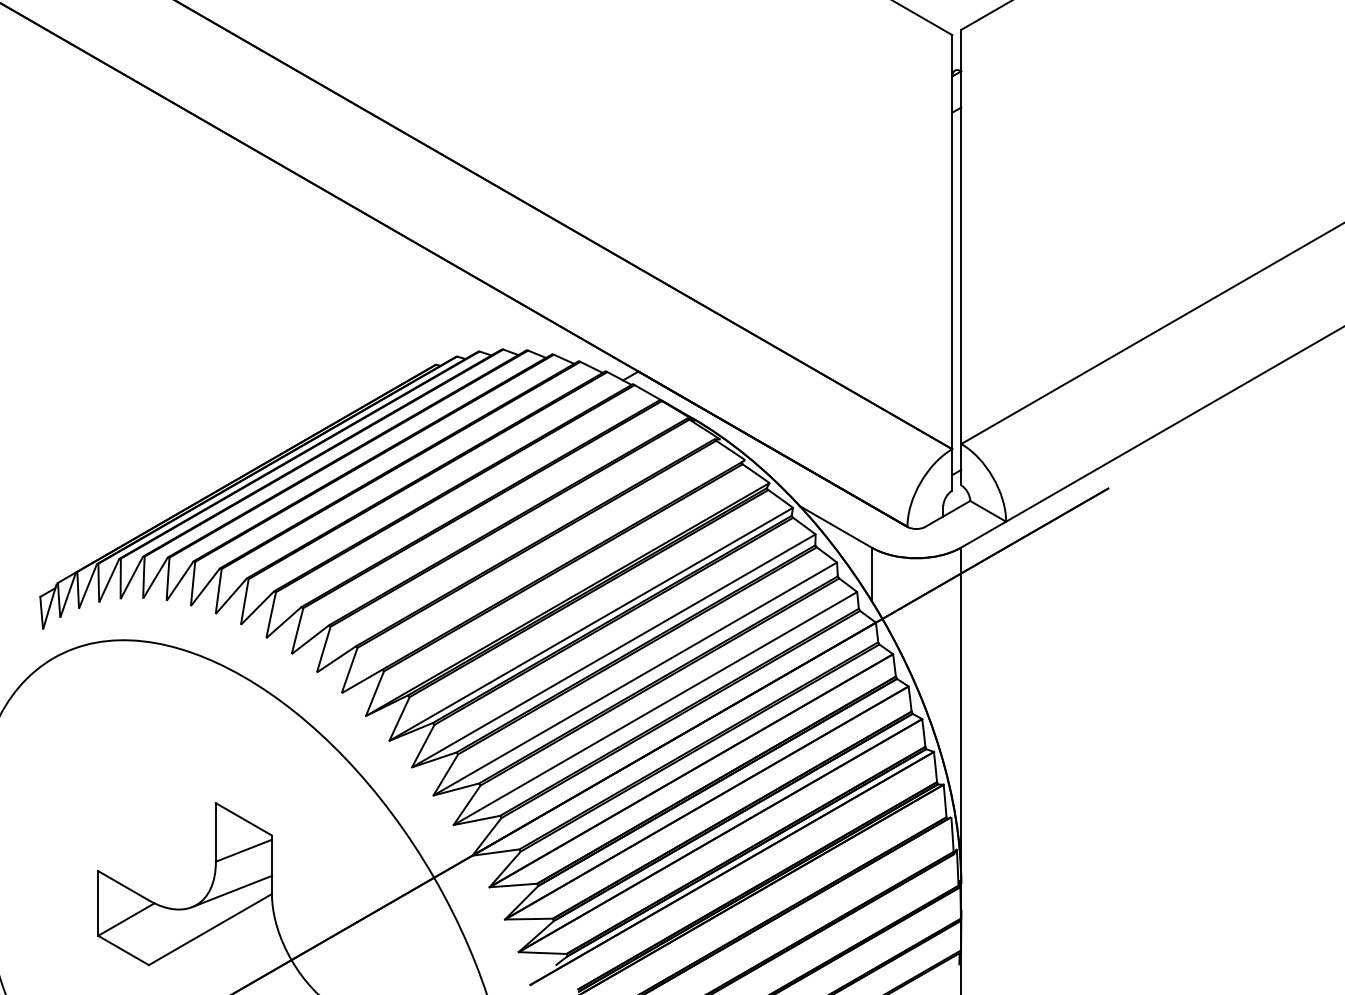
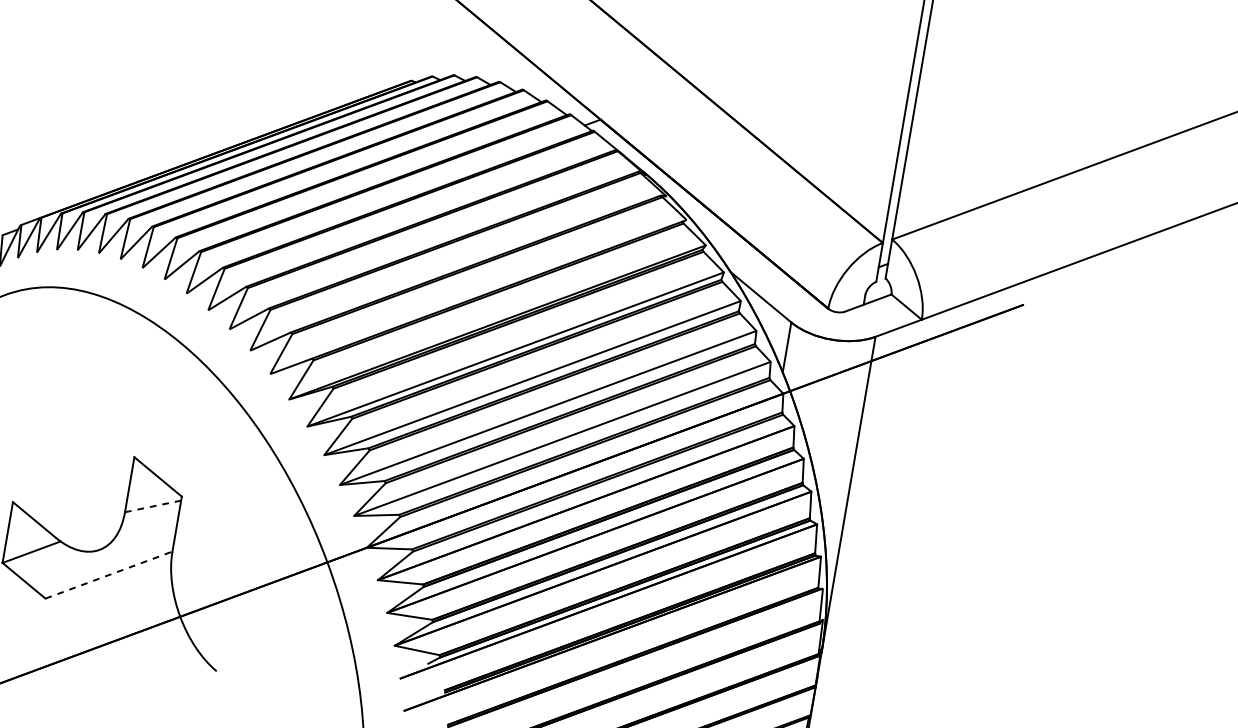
line: (244, 850) -> (153, 506), solid -> dashed
line: (231, 891) -> (134, 542), removed
line: (210, 929) -> (109, 575), solid -> dashed

